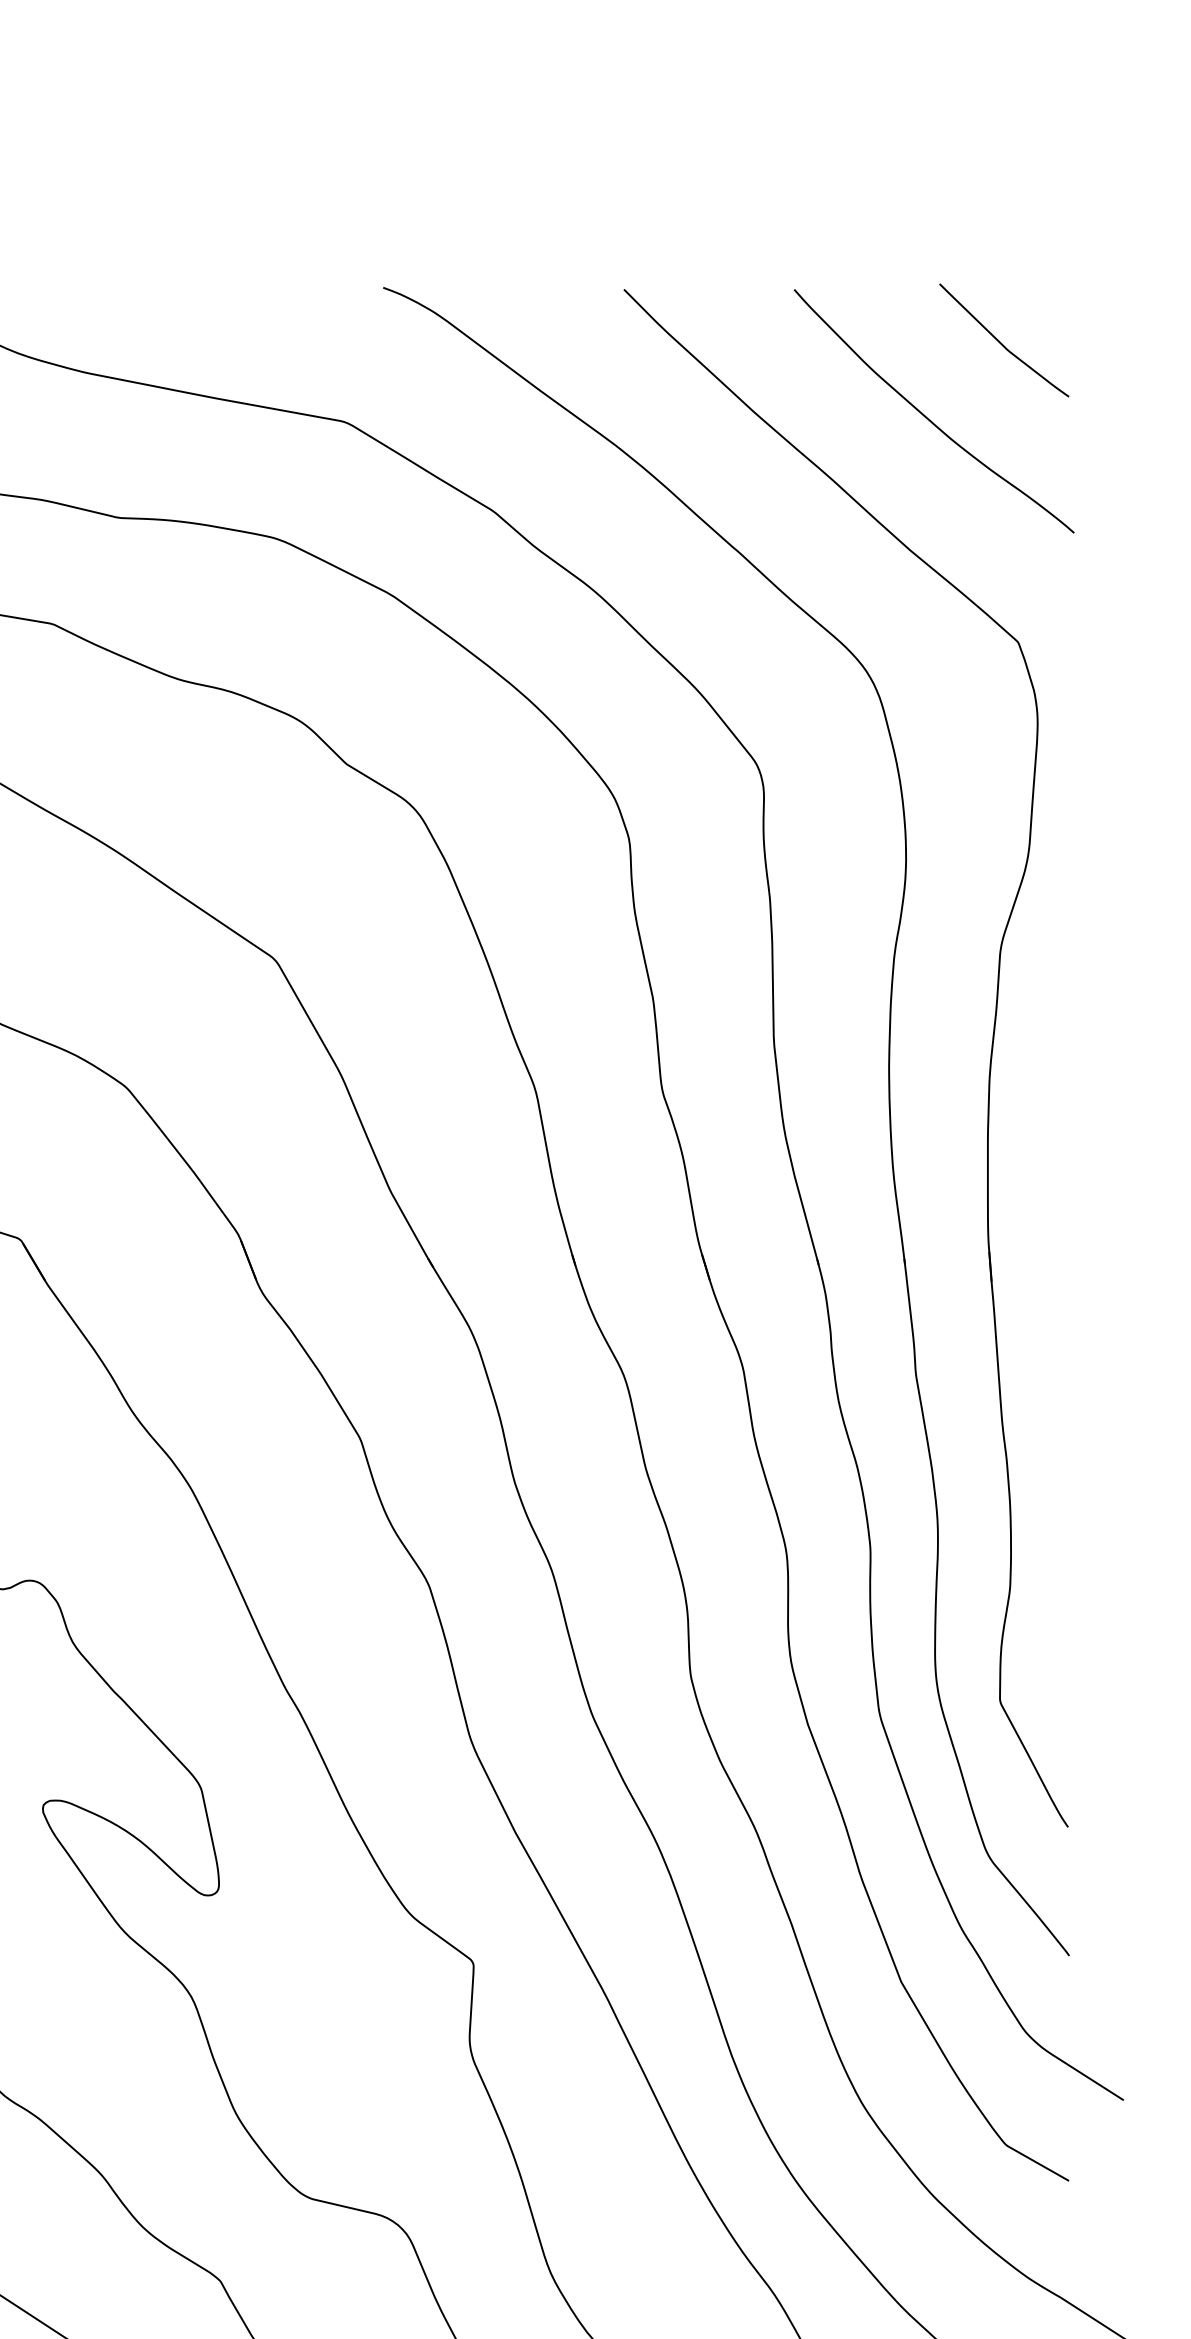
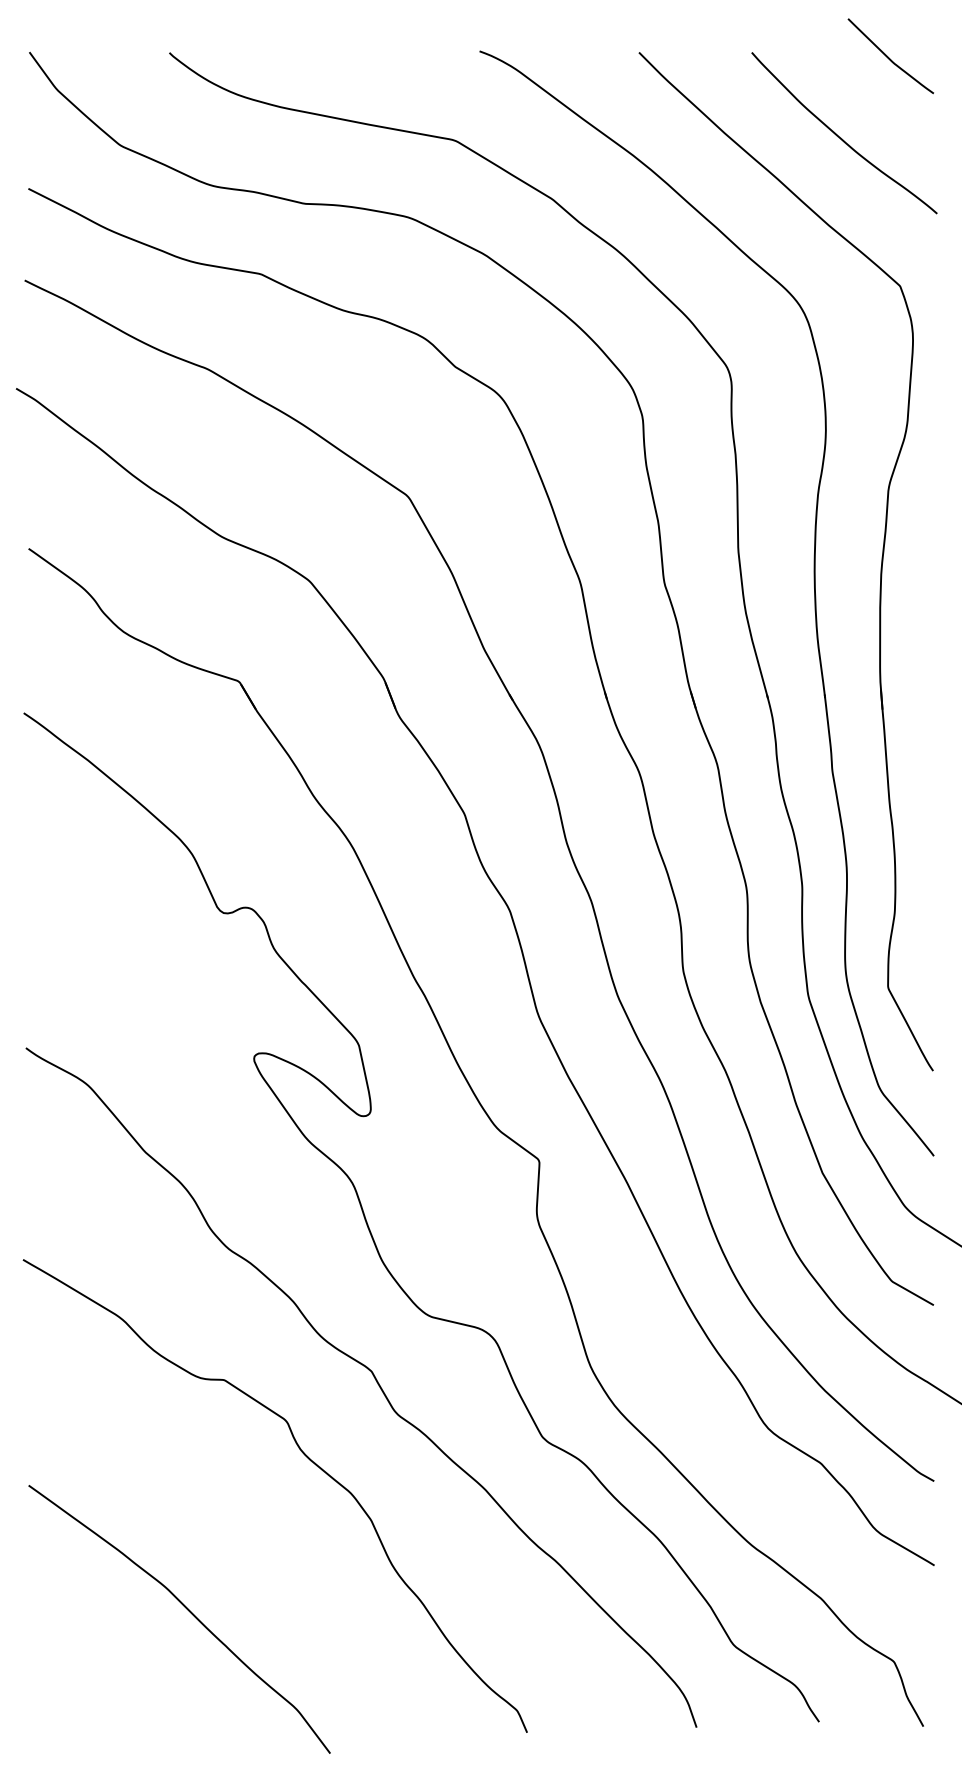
curve: (1002, 342) -> (889, 57), moved

